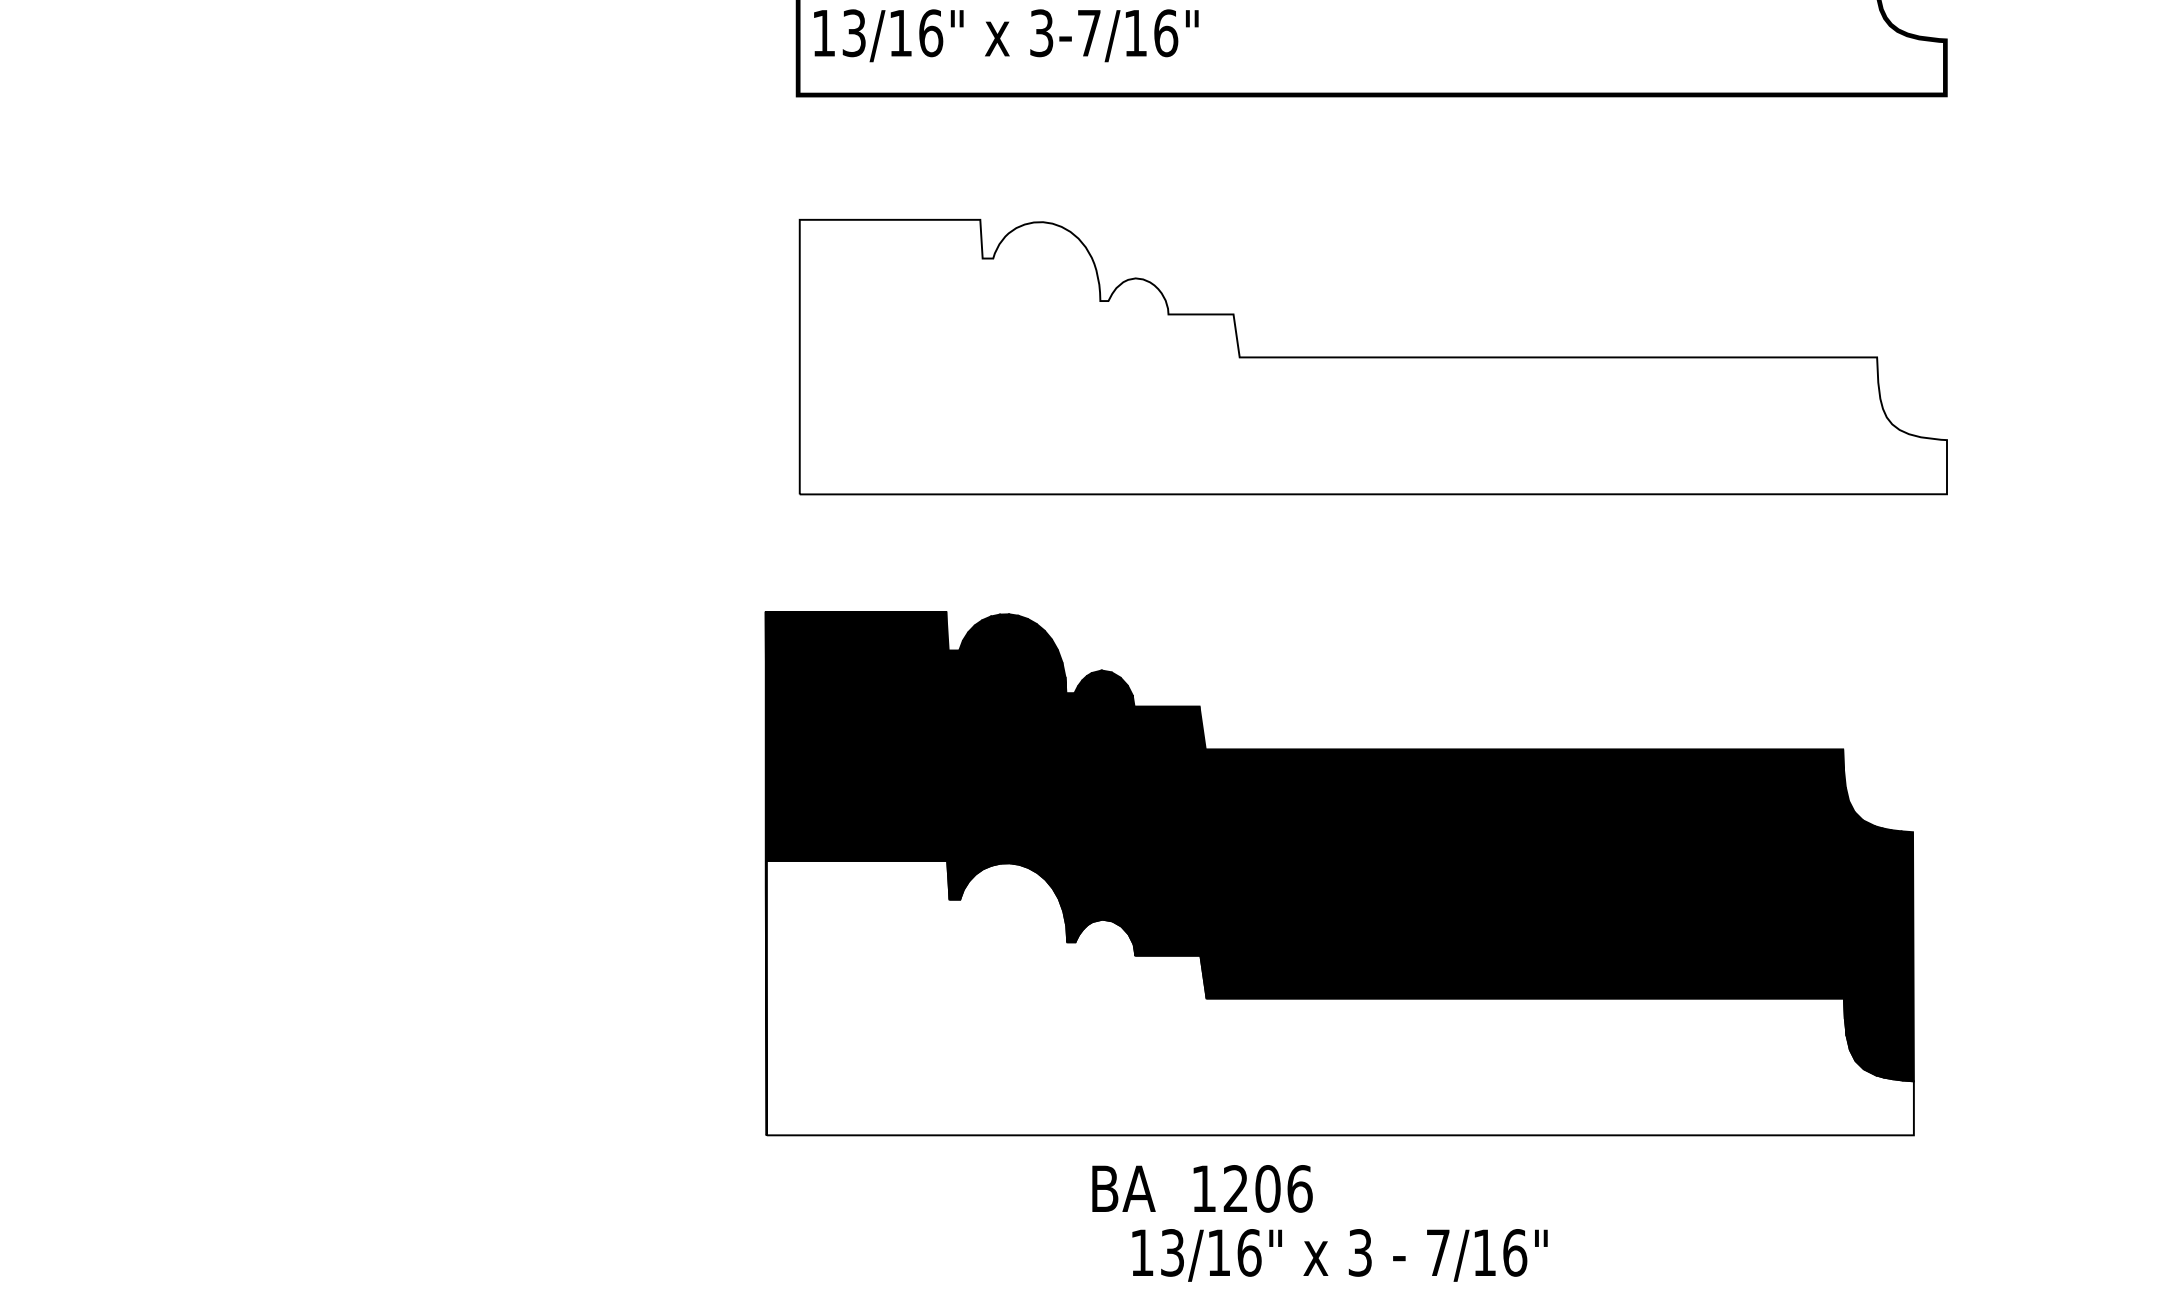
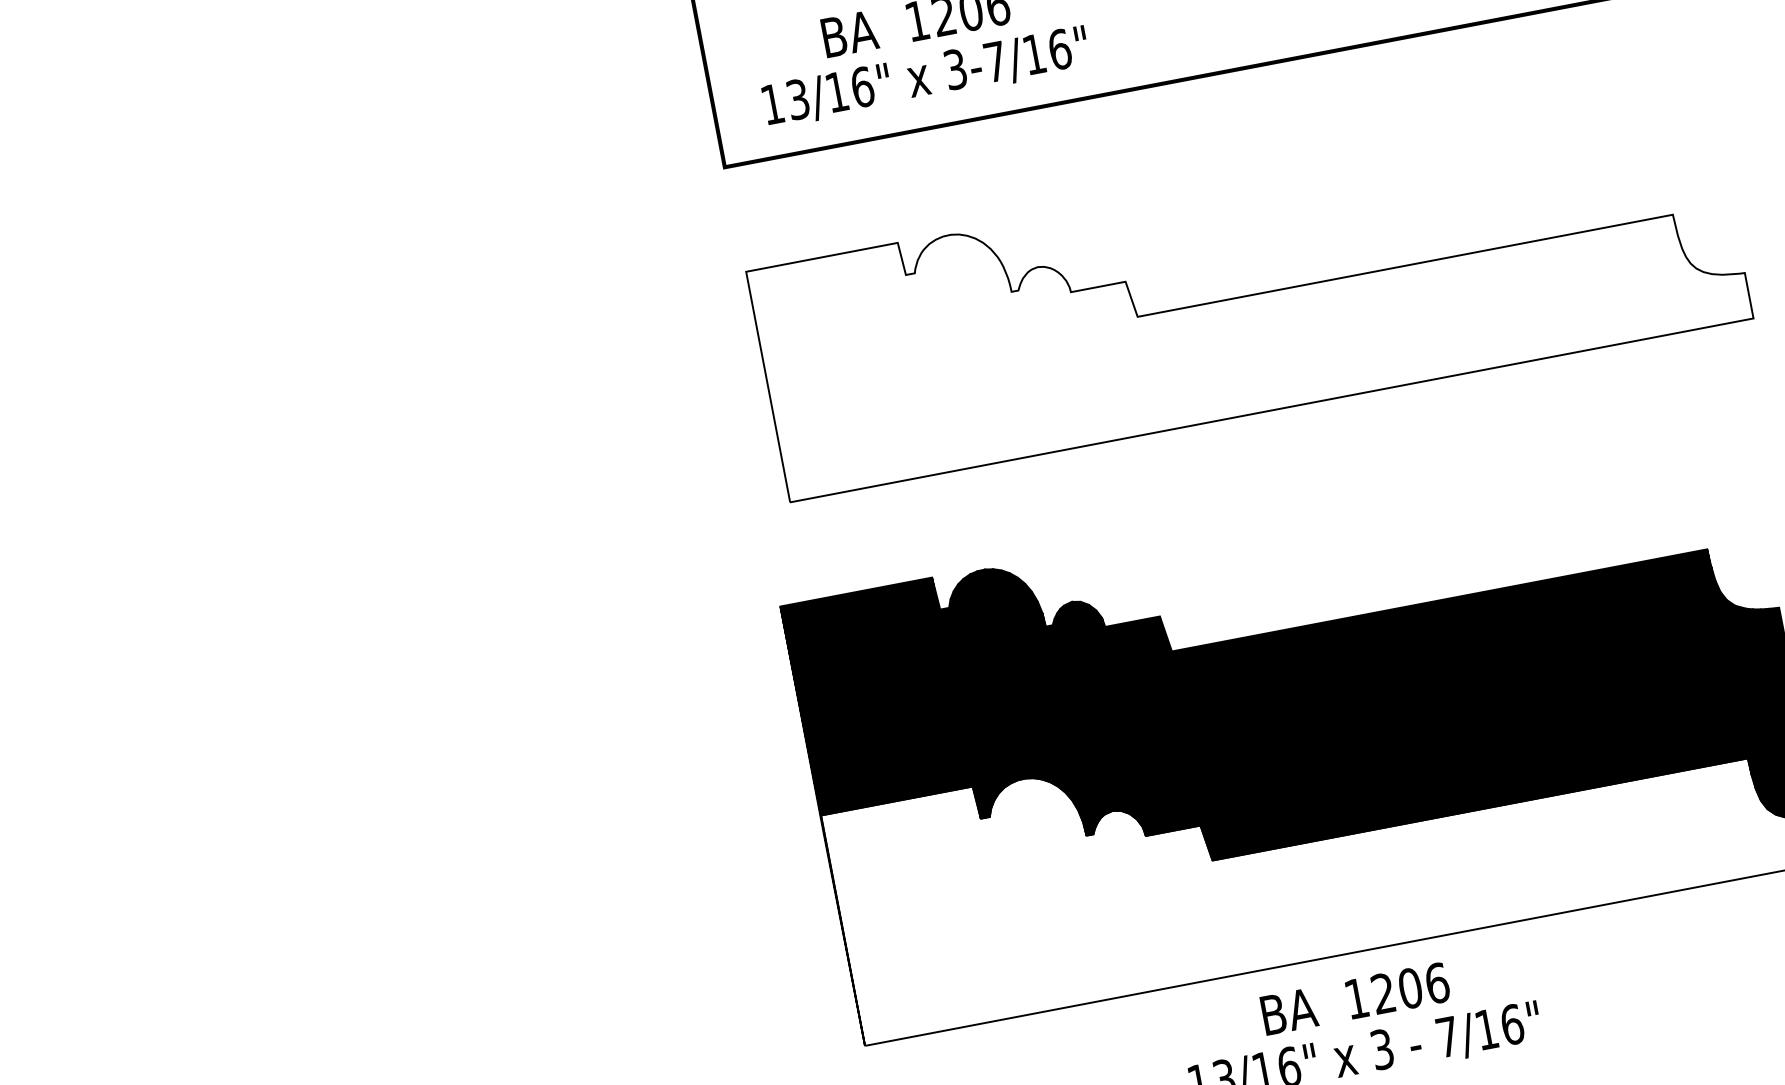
text: (1006, 35) -> (926, 77), moved
text: (1202, 1188) -> (1355, 998), moved

